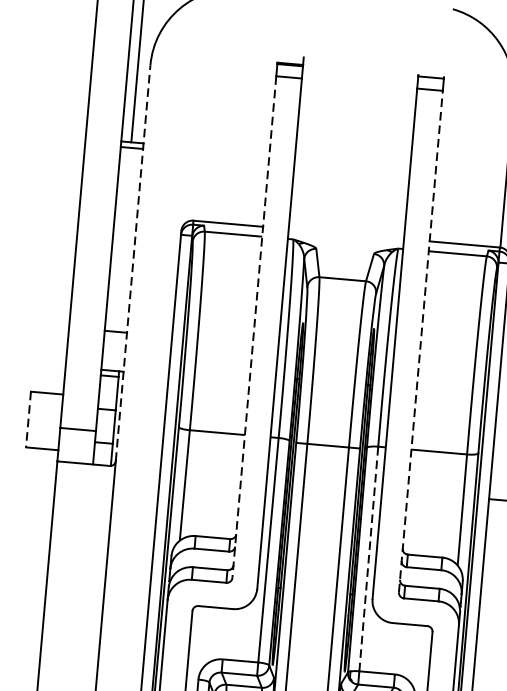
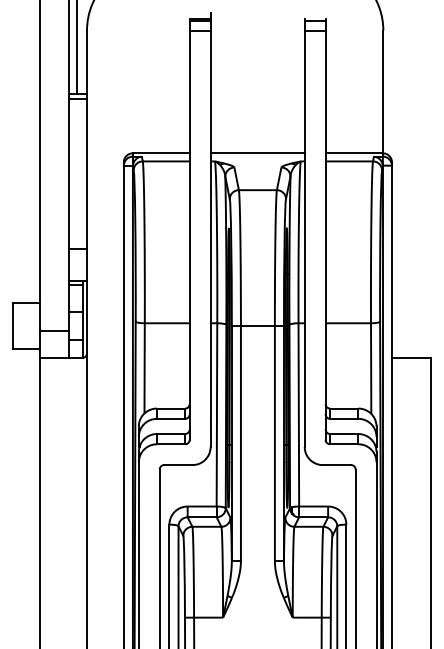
line: (346, 234) -> (257, 153), added
line: (133, 262) -> (87, 191), dashed -> solid
line: (254, 327) -> (189, 235), dashed -> solid
line: (420, 342) -> (325, 235), dashed -> solid
line: (28, 420) -> (13, 326), dashed -> solid
line: (368, 558) -> (298, 414), dashed -> solid

